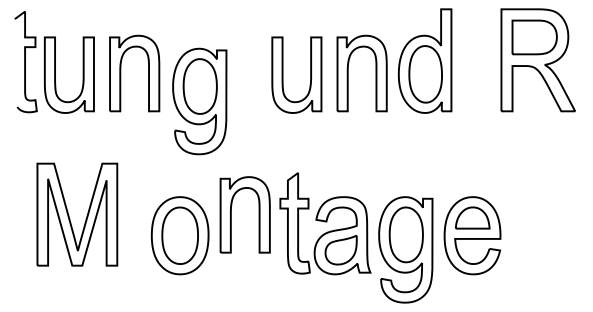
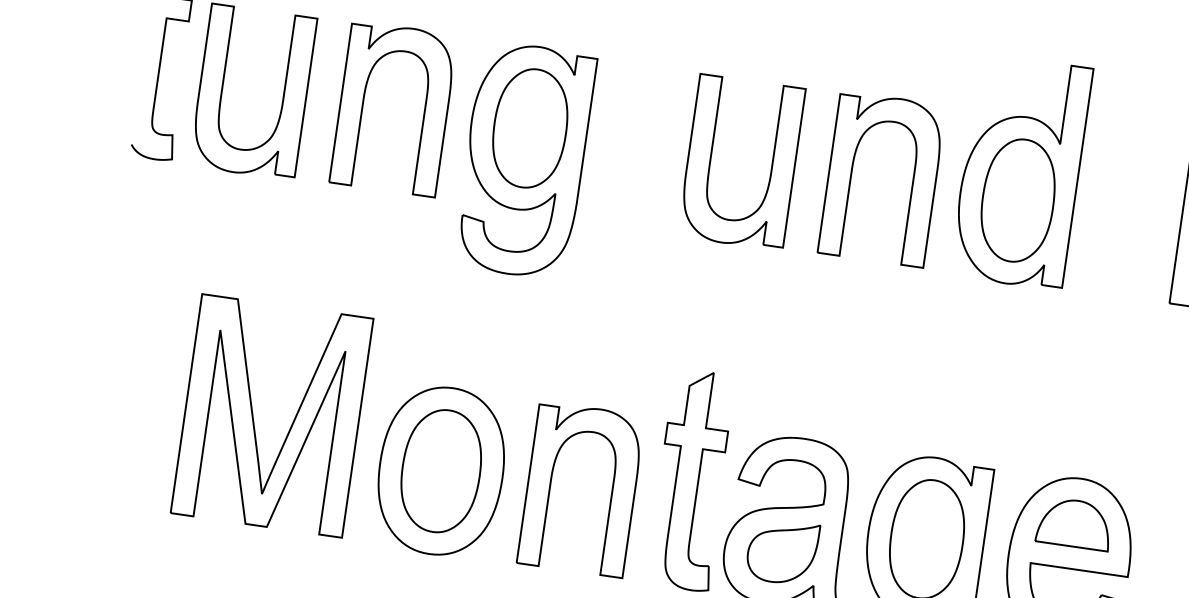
part: (199, 101) -> (523, 160), moved
part: (231, 214) -> (551, 484), moved
part: (69, 215) -> (254, 415), moved

